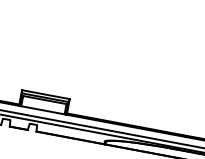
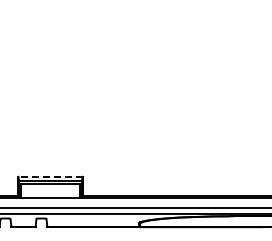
line: (45, 94) -> (49, 176), solid -> dashed

